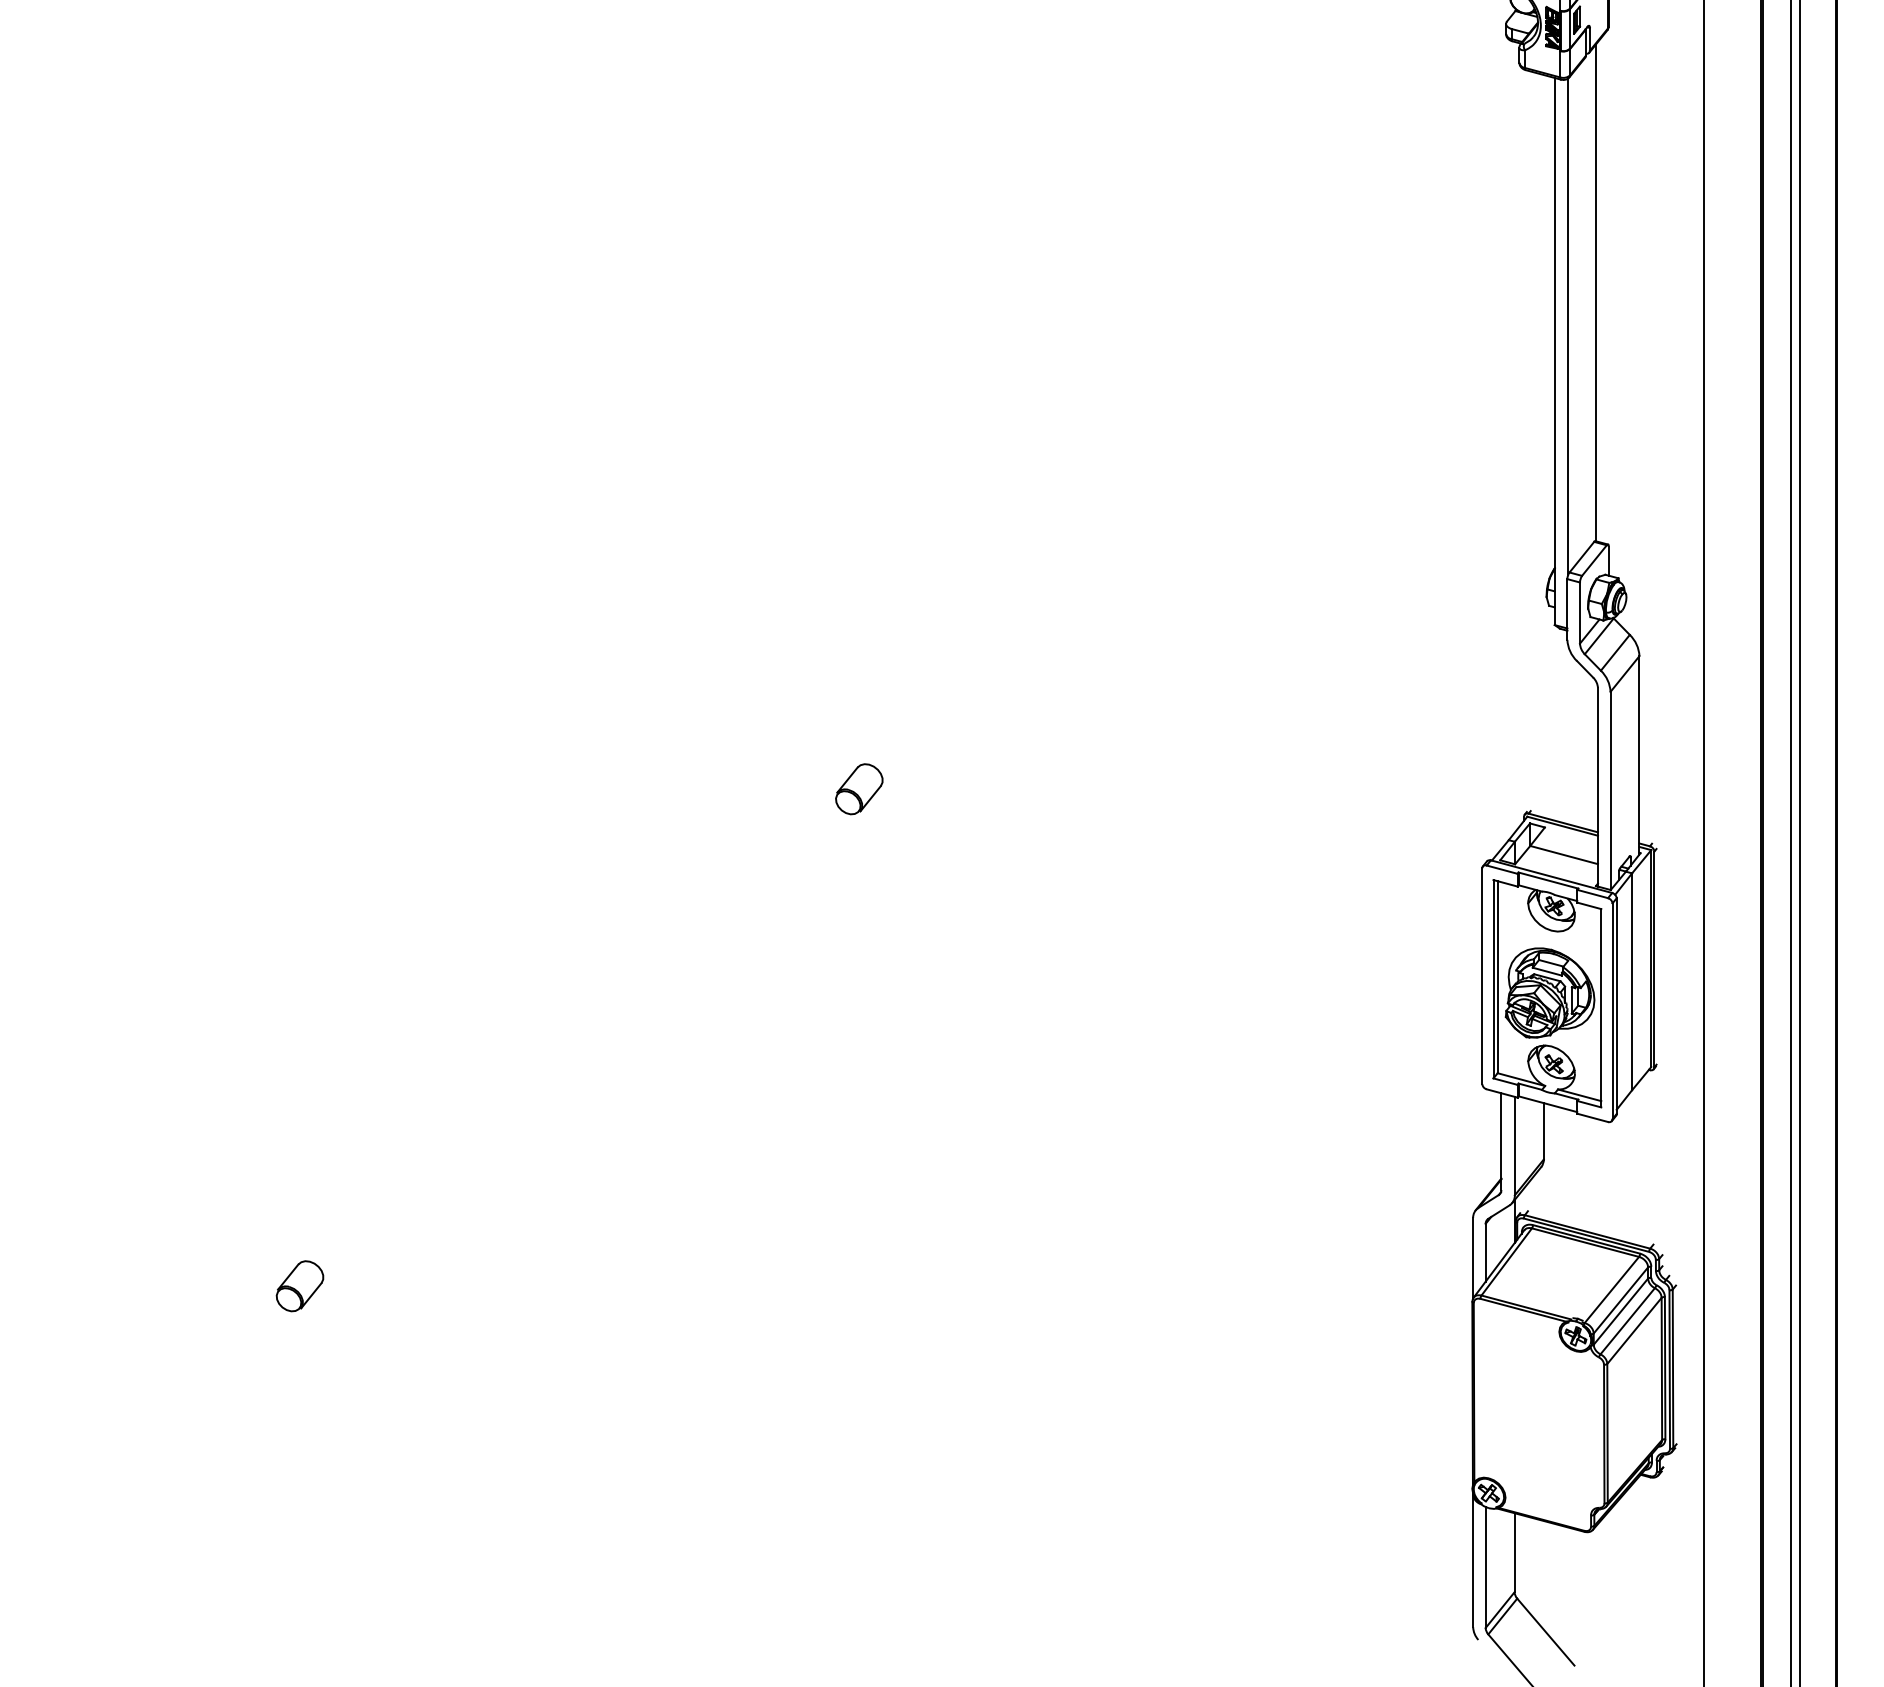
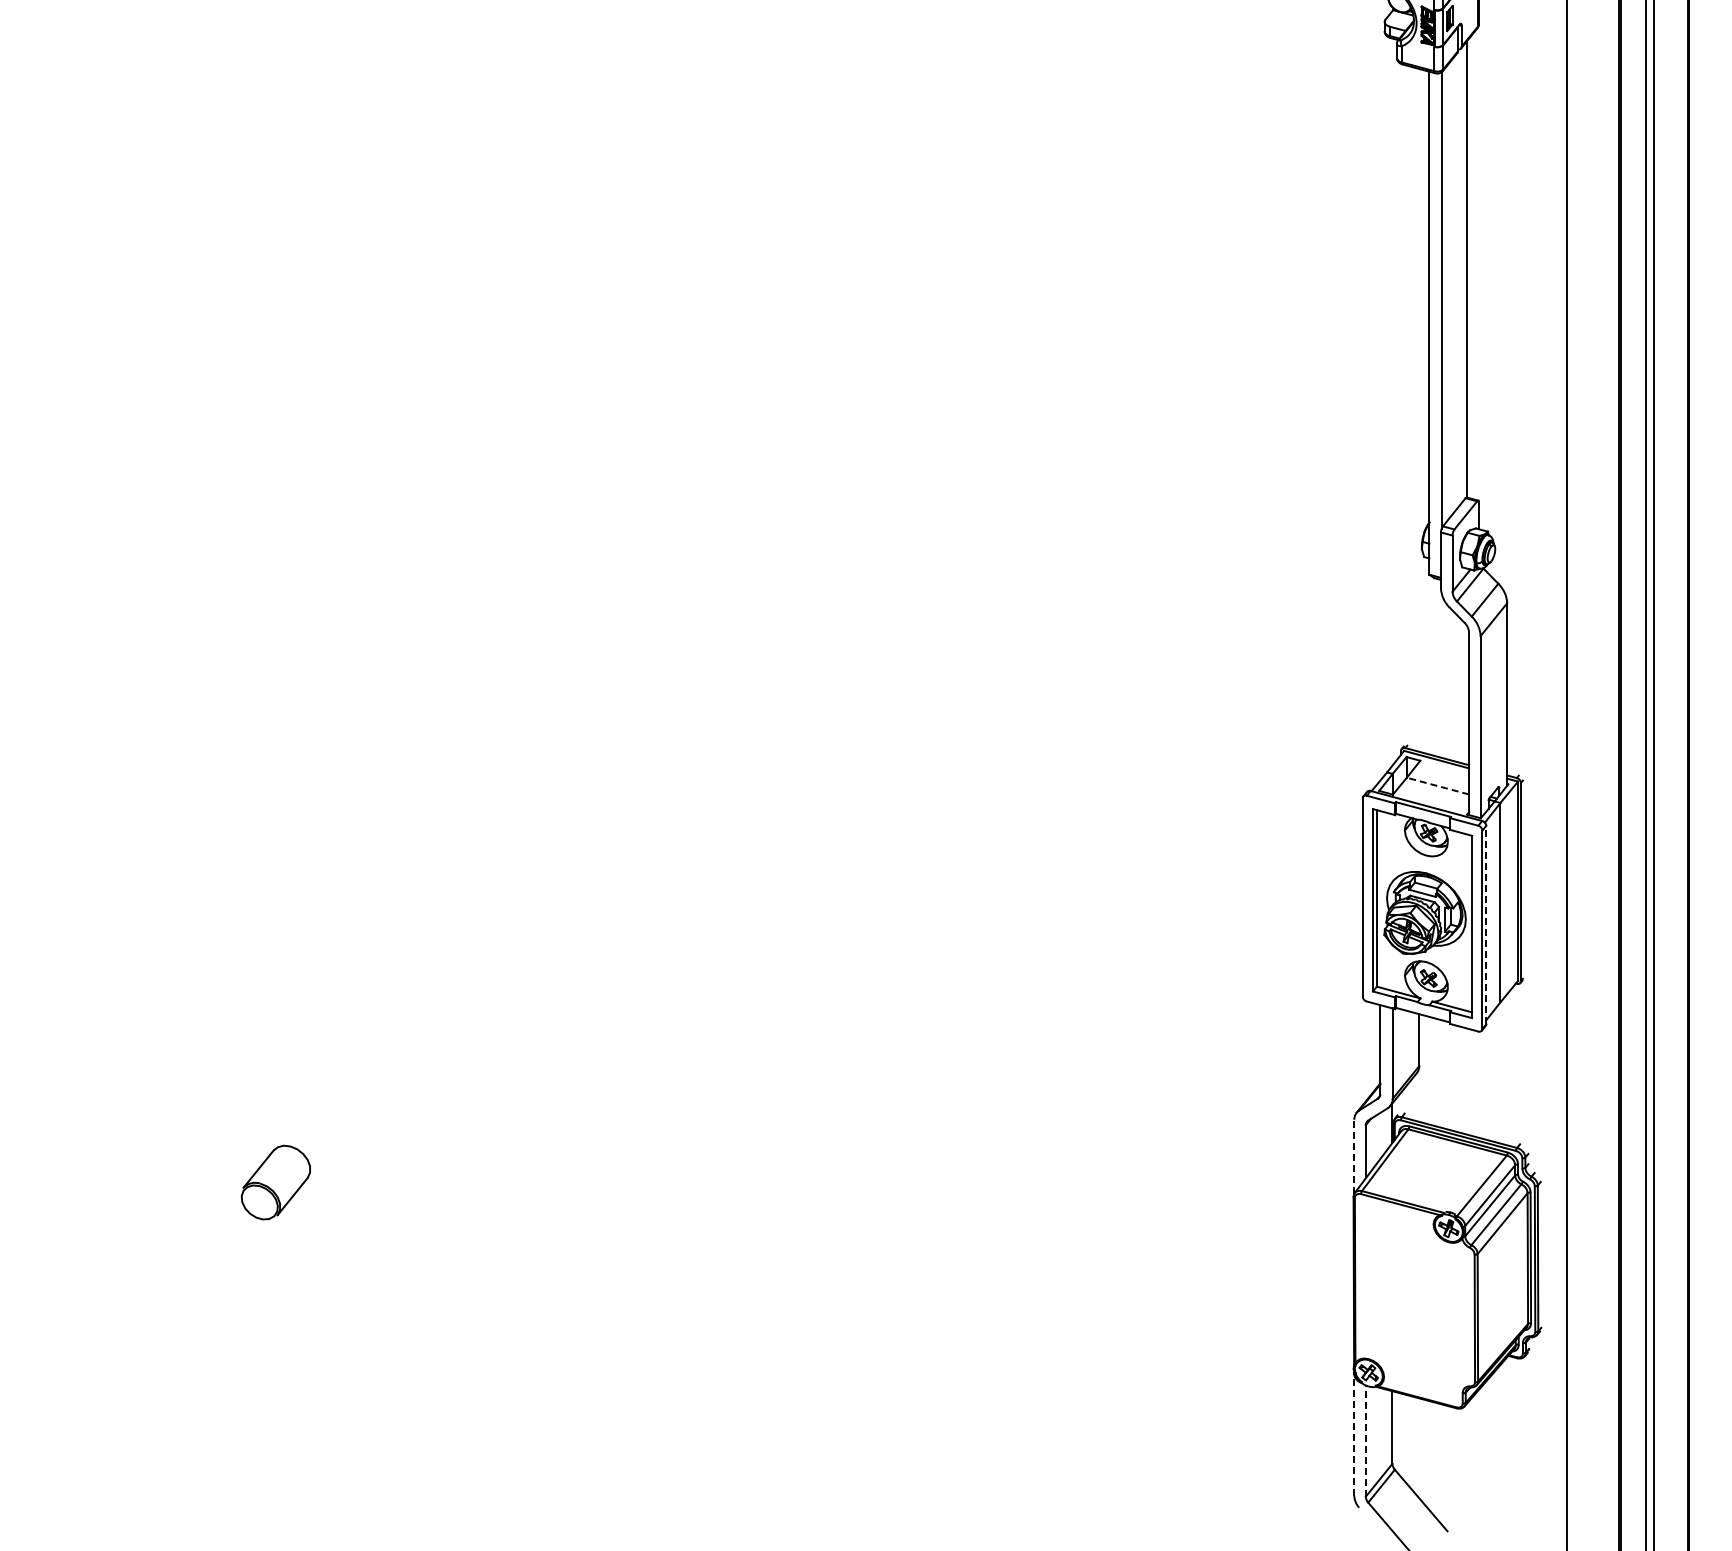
part: (858, 789) -> (789, 725), removed
line: (1563, 855) -> (1437, 786), solid -> dashed
line: (1616, 1005) -> (1486, 924), solid -> dashed
line: (1473, 1257) -> (1354, 1156), solid -> dashed
part: (299, 1286) -> (275, 1182), size x1.6
line: (1473, 1561) -> (1354, 1435), solid -> dashed
line: (1485, 1567) -> (1365, 1441), solid -> dashed

